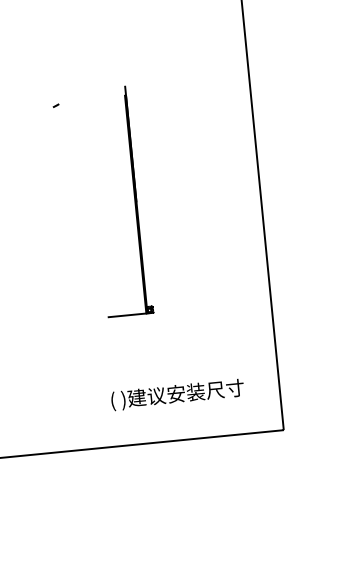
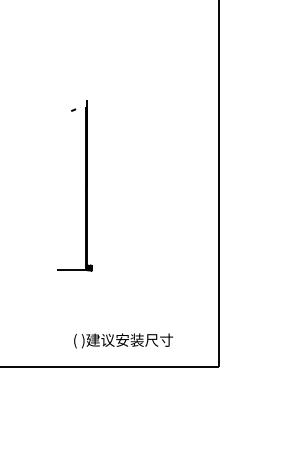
part: (134, 199) -> (85, 185), moved
text: (177, 394) -> (123, 340), moved

